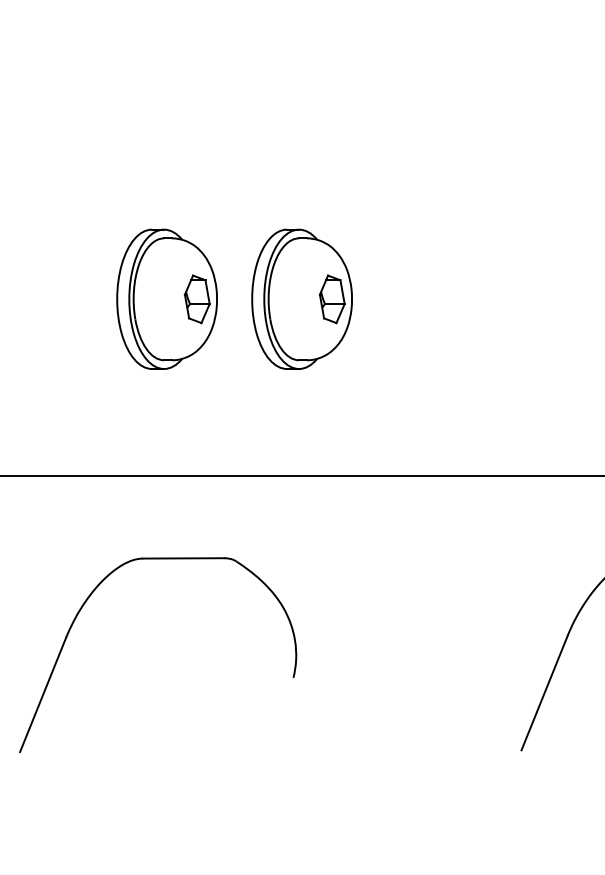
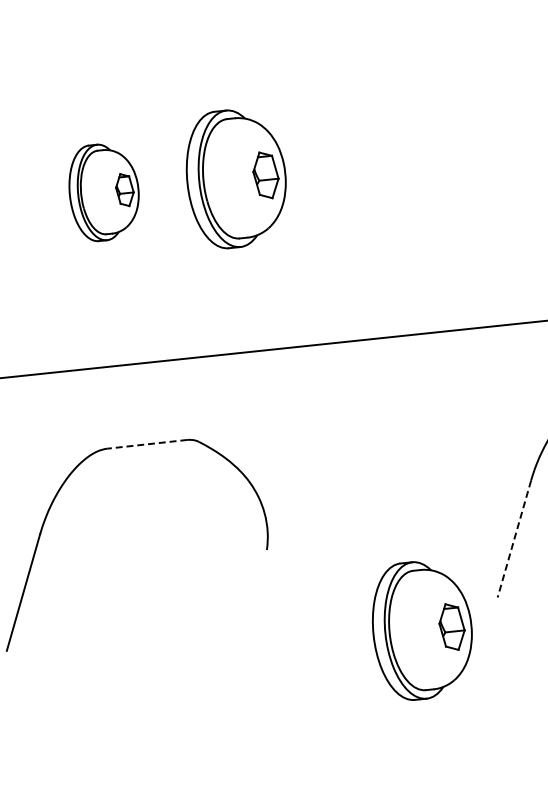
part: (166, 298) -> (103, 191), size x0.7
line: (183, 558) -> (146, 444), solid -> dashed
line: (544, 693) -> (514, 539), solid -> dashed
part: (441, 774) -> (421, 629), added

